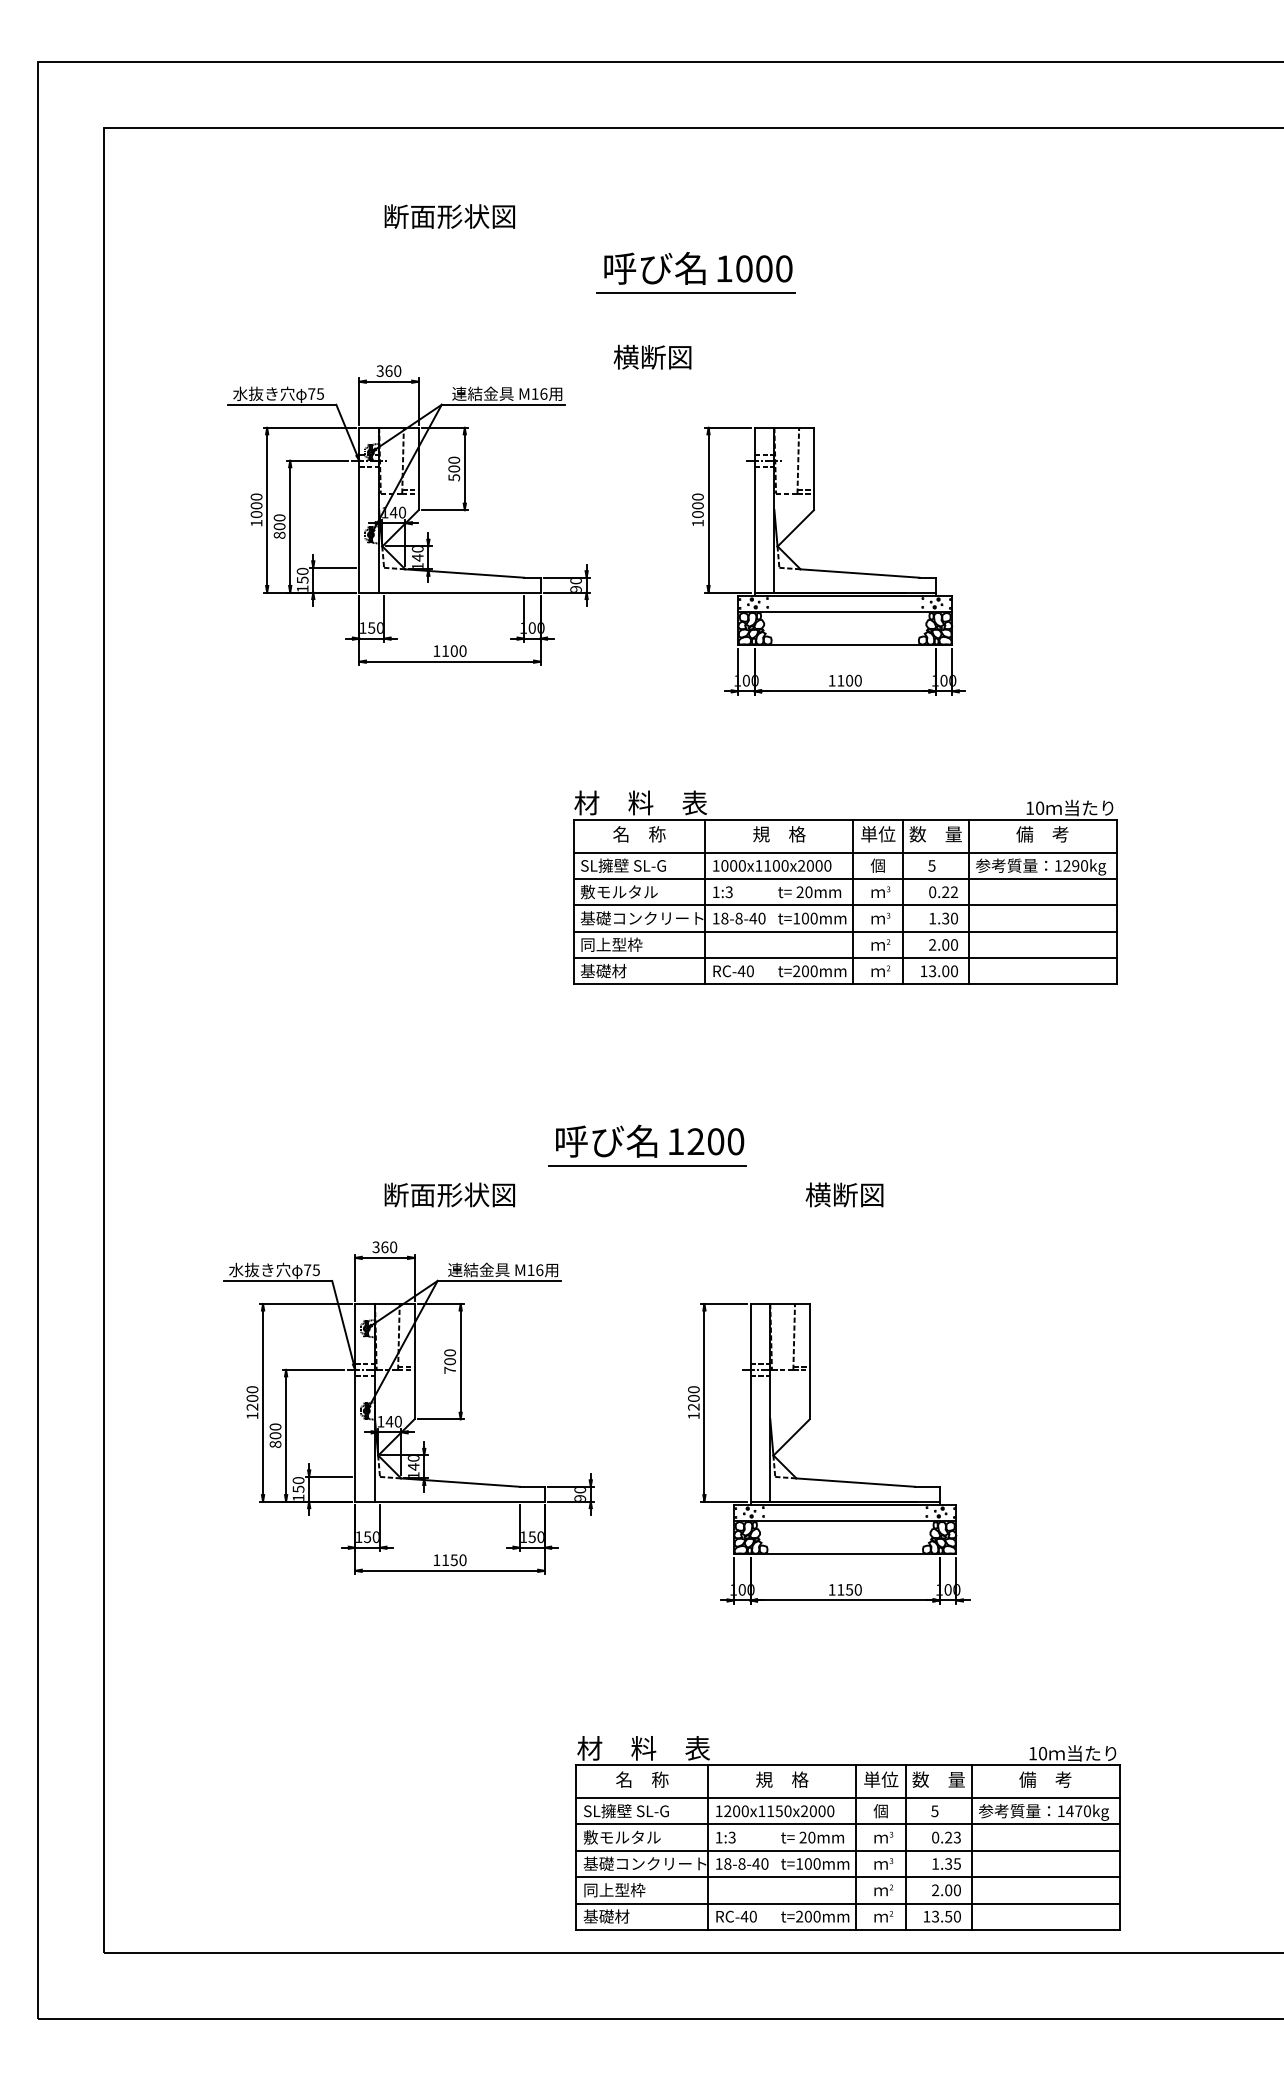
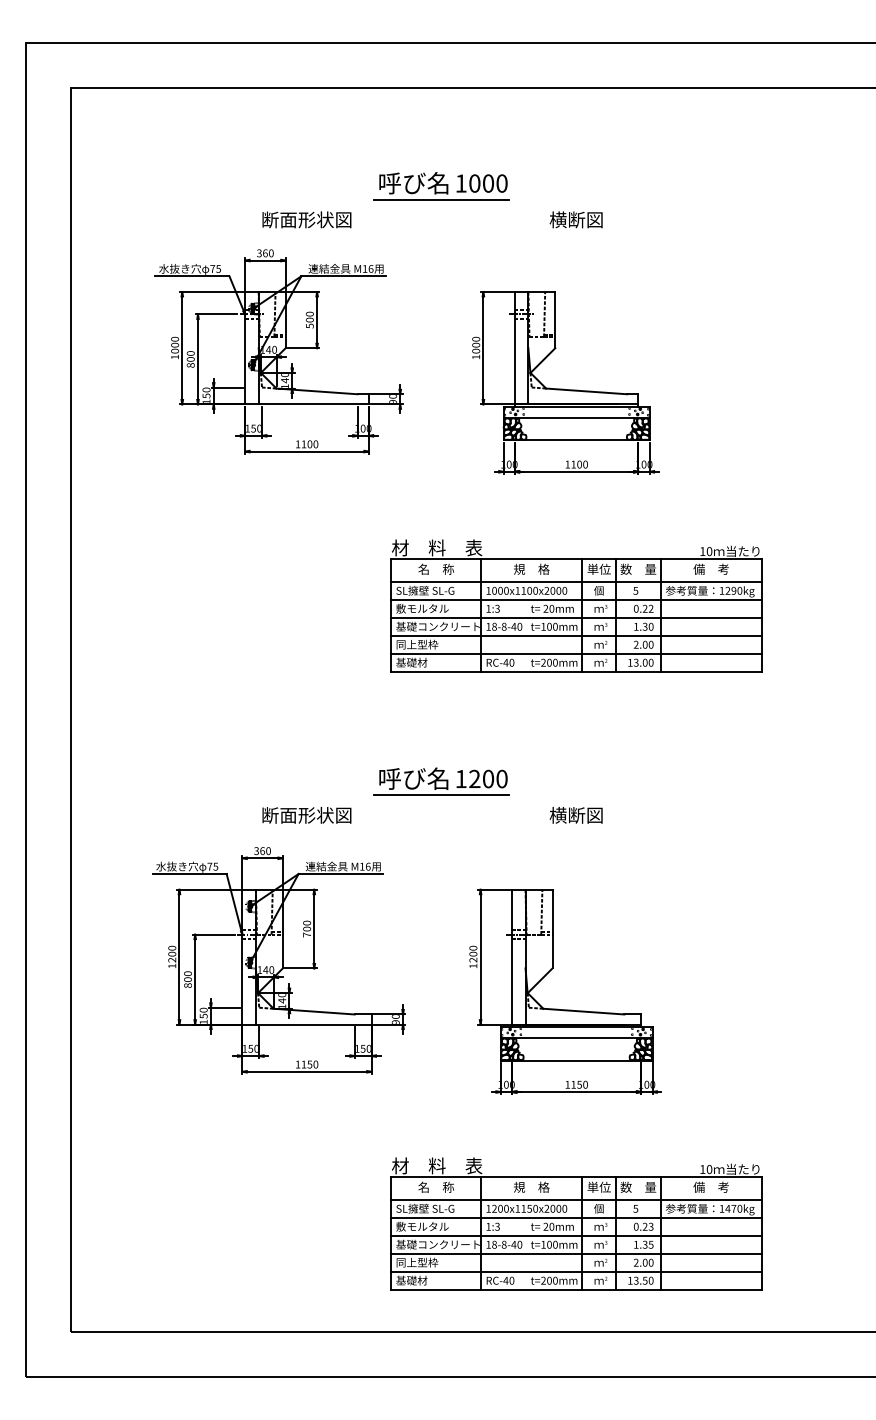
text: (449, 215) -> (306, 219), moved
part: (695, 273) -> (441, 186), moved
text: (651, 356) -> (575, 219), moved
part: (847, 1832) -> (576, 1223), moved

